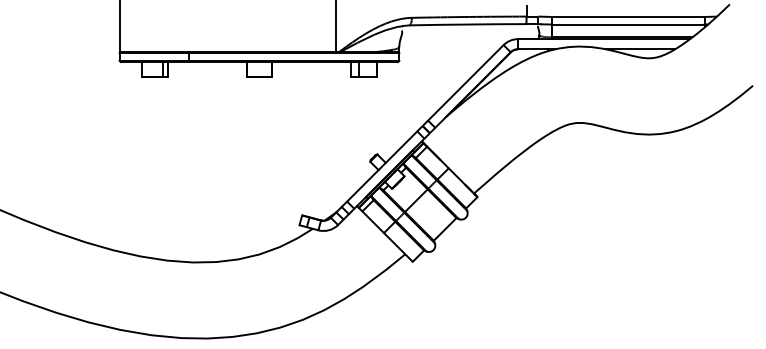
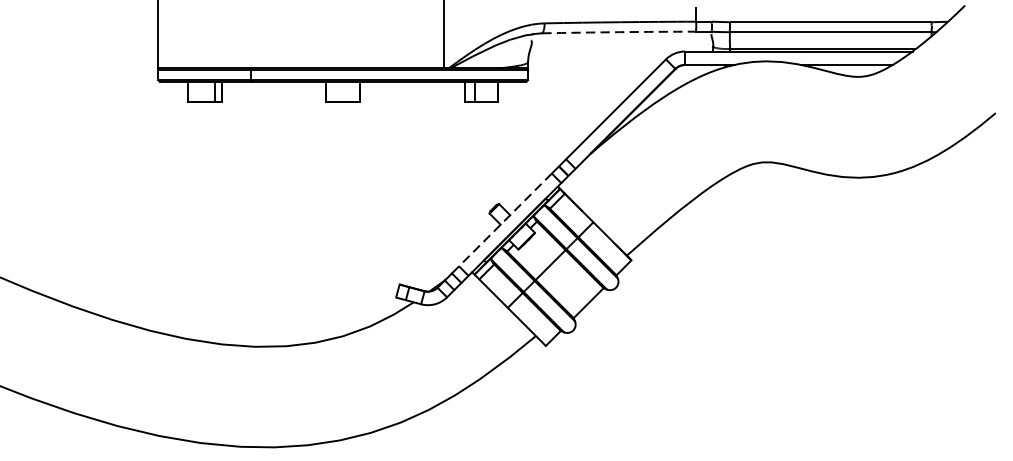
arc: (468, 24) -> (619, 32), solid -> dashed
line: (382, 166) -> (505, 219), solid -> dashed

